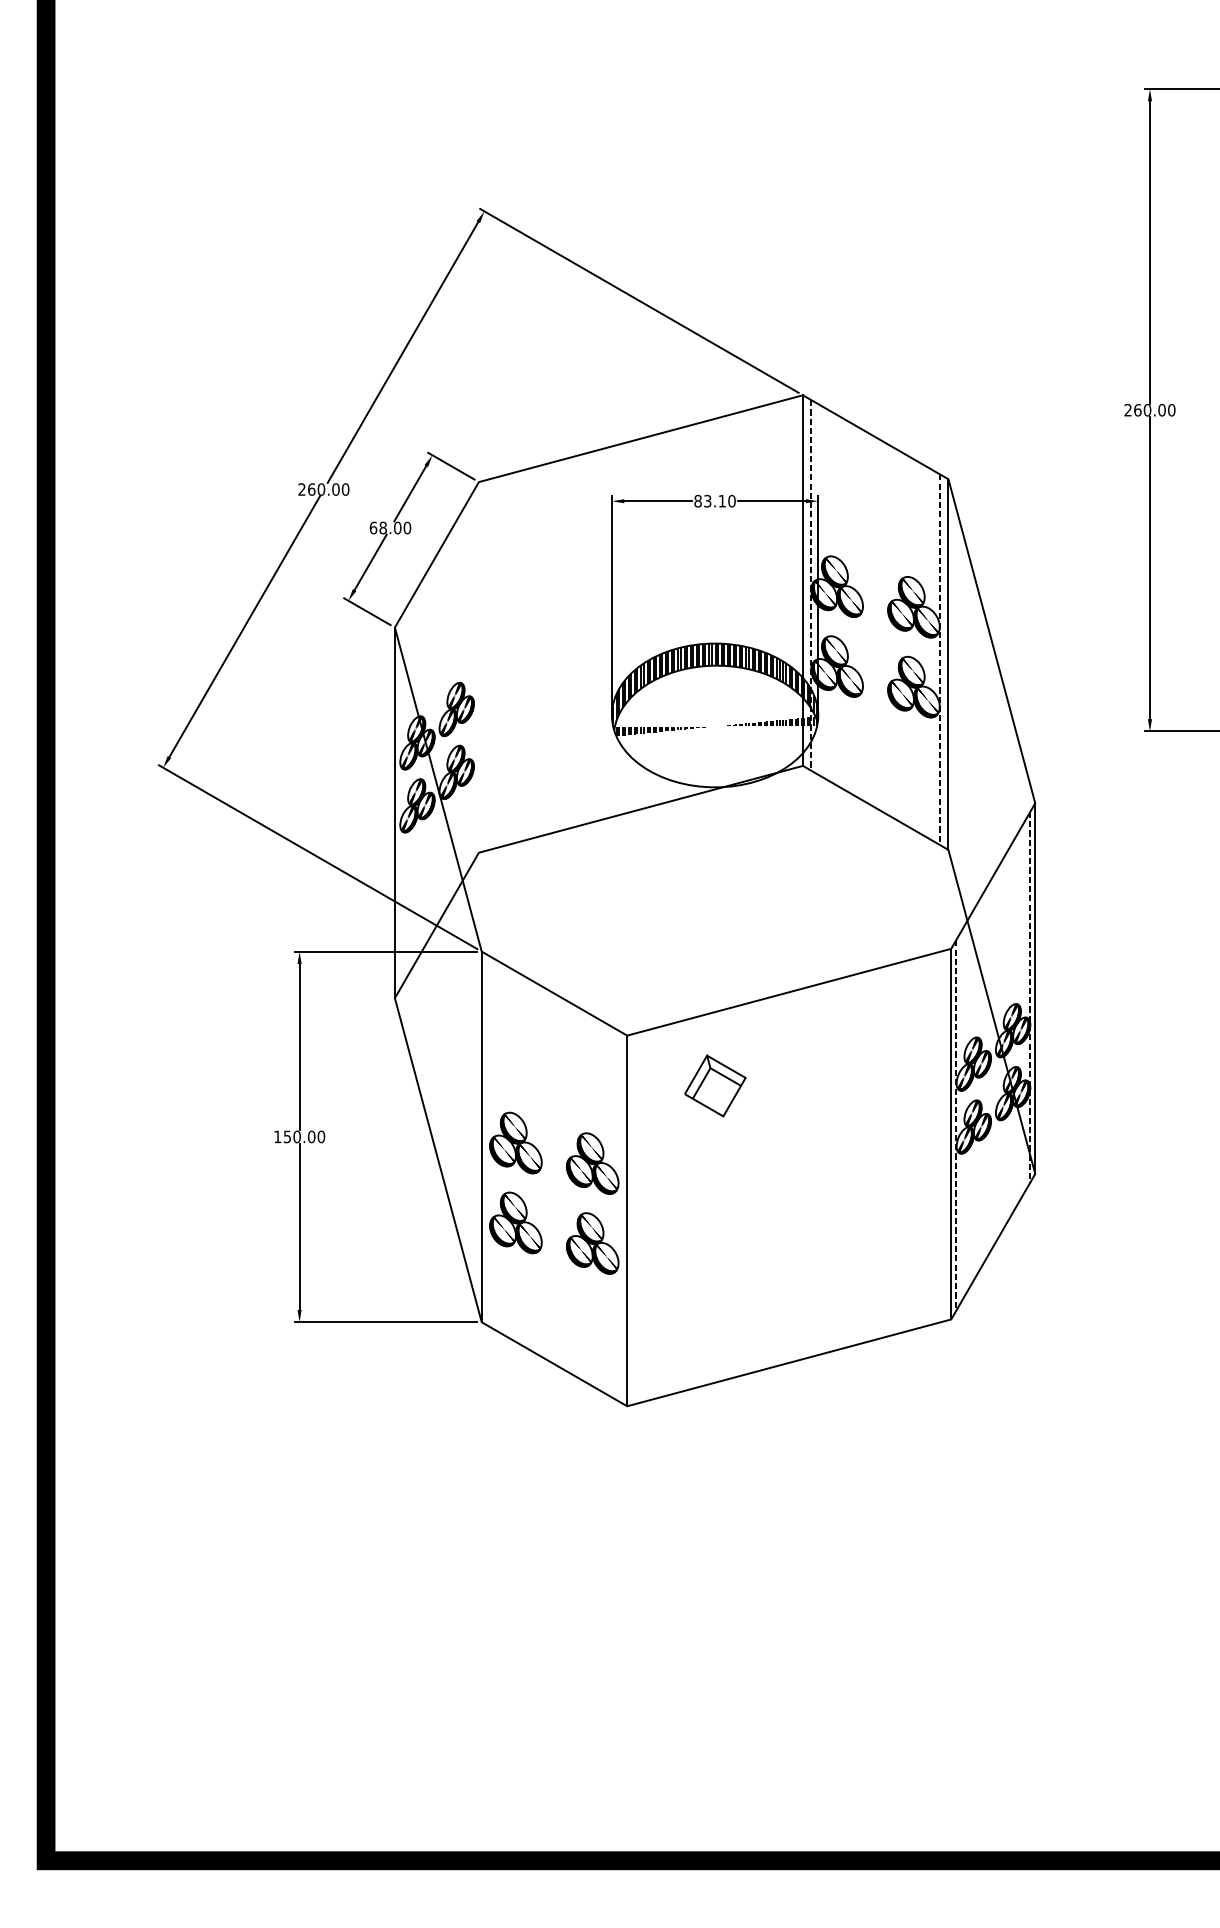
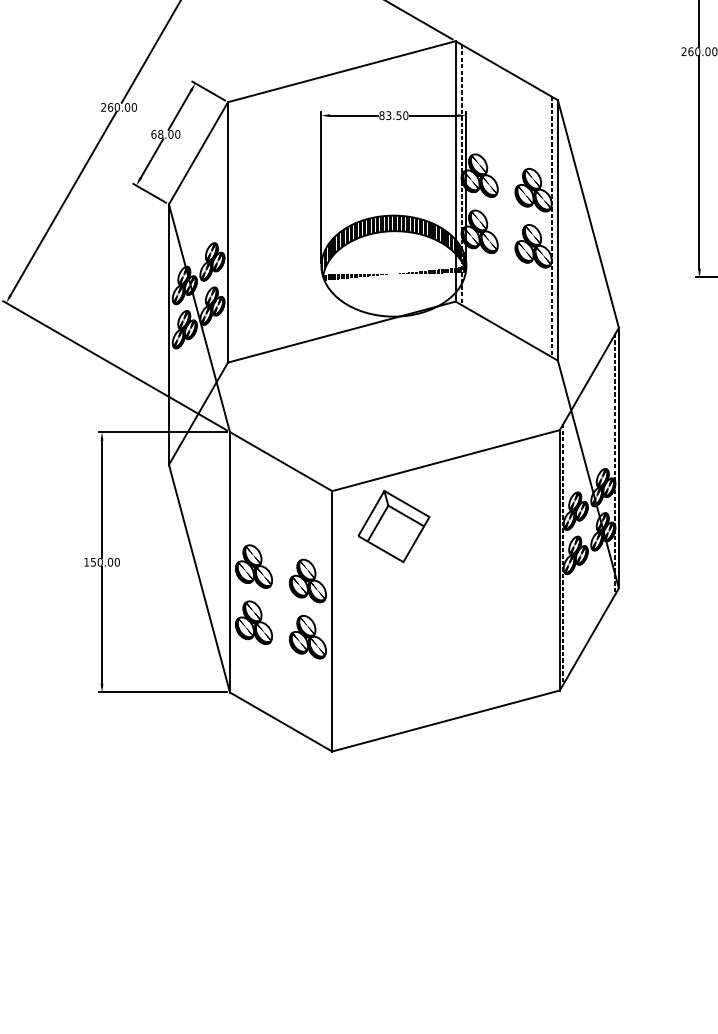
text: (721, 501) -> (398, 115), 83.10 -> 83.50
line: (478, 667) -> (227, 232), added
part: (715, 1085) -> (394, 526), size x1.67

